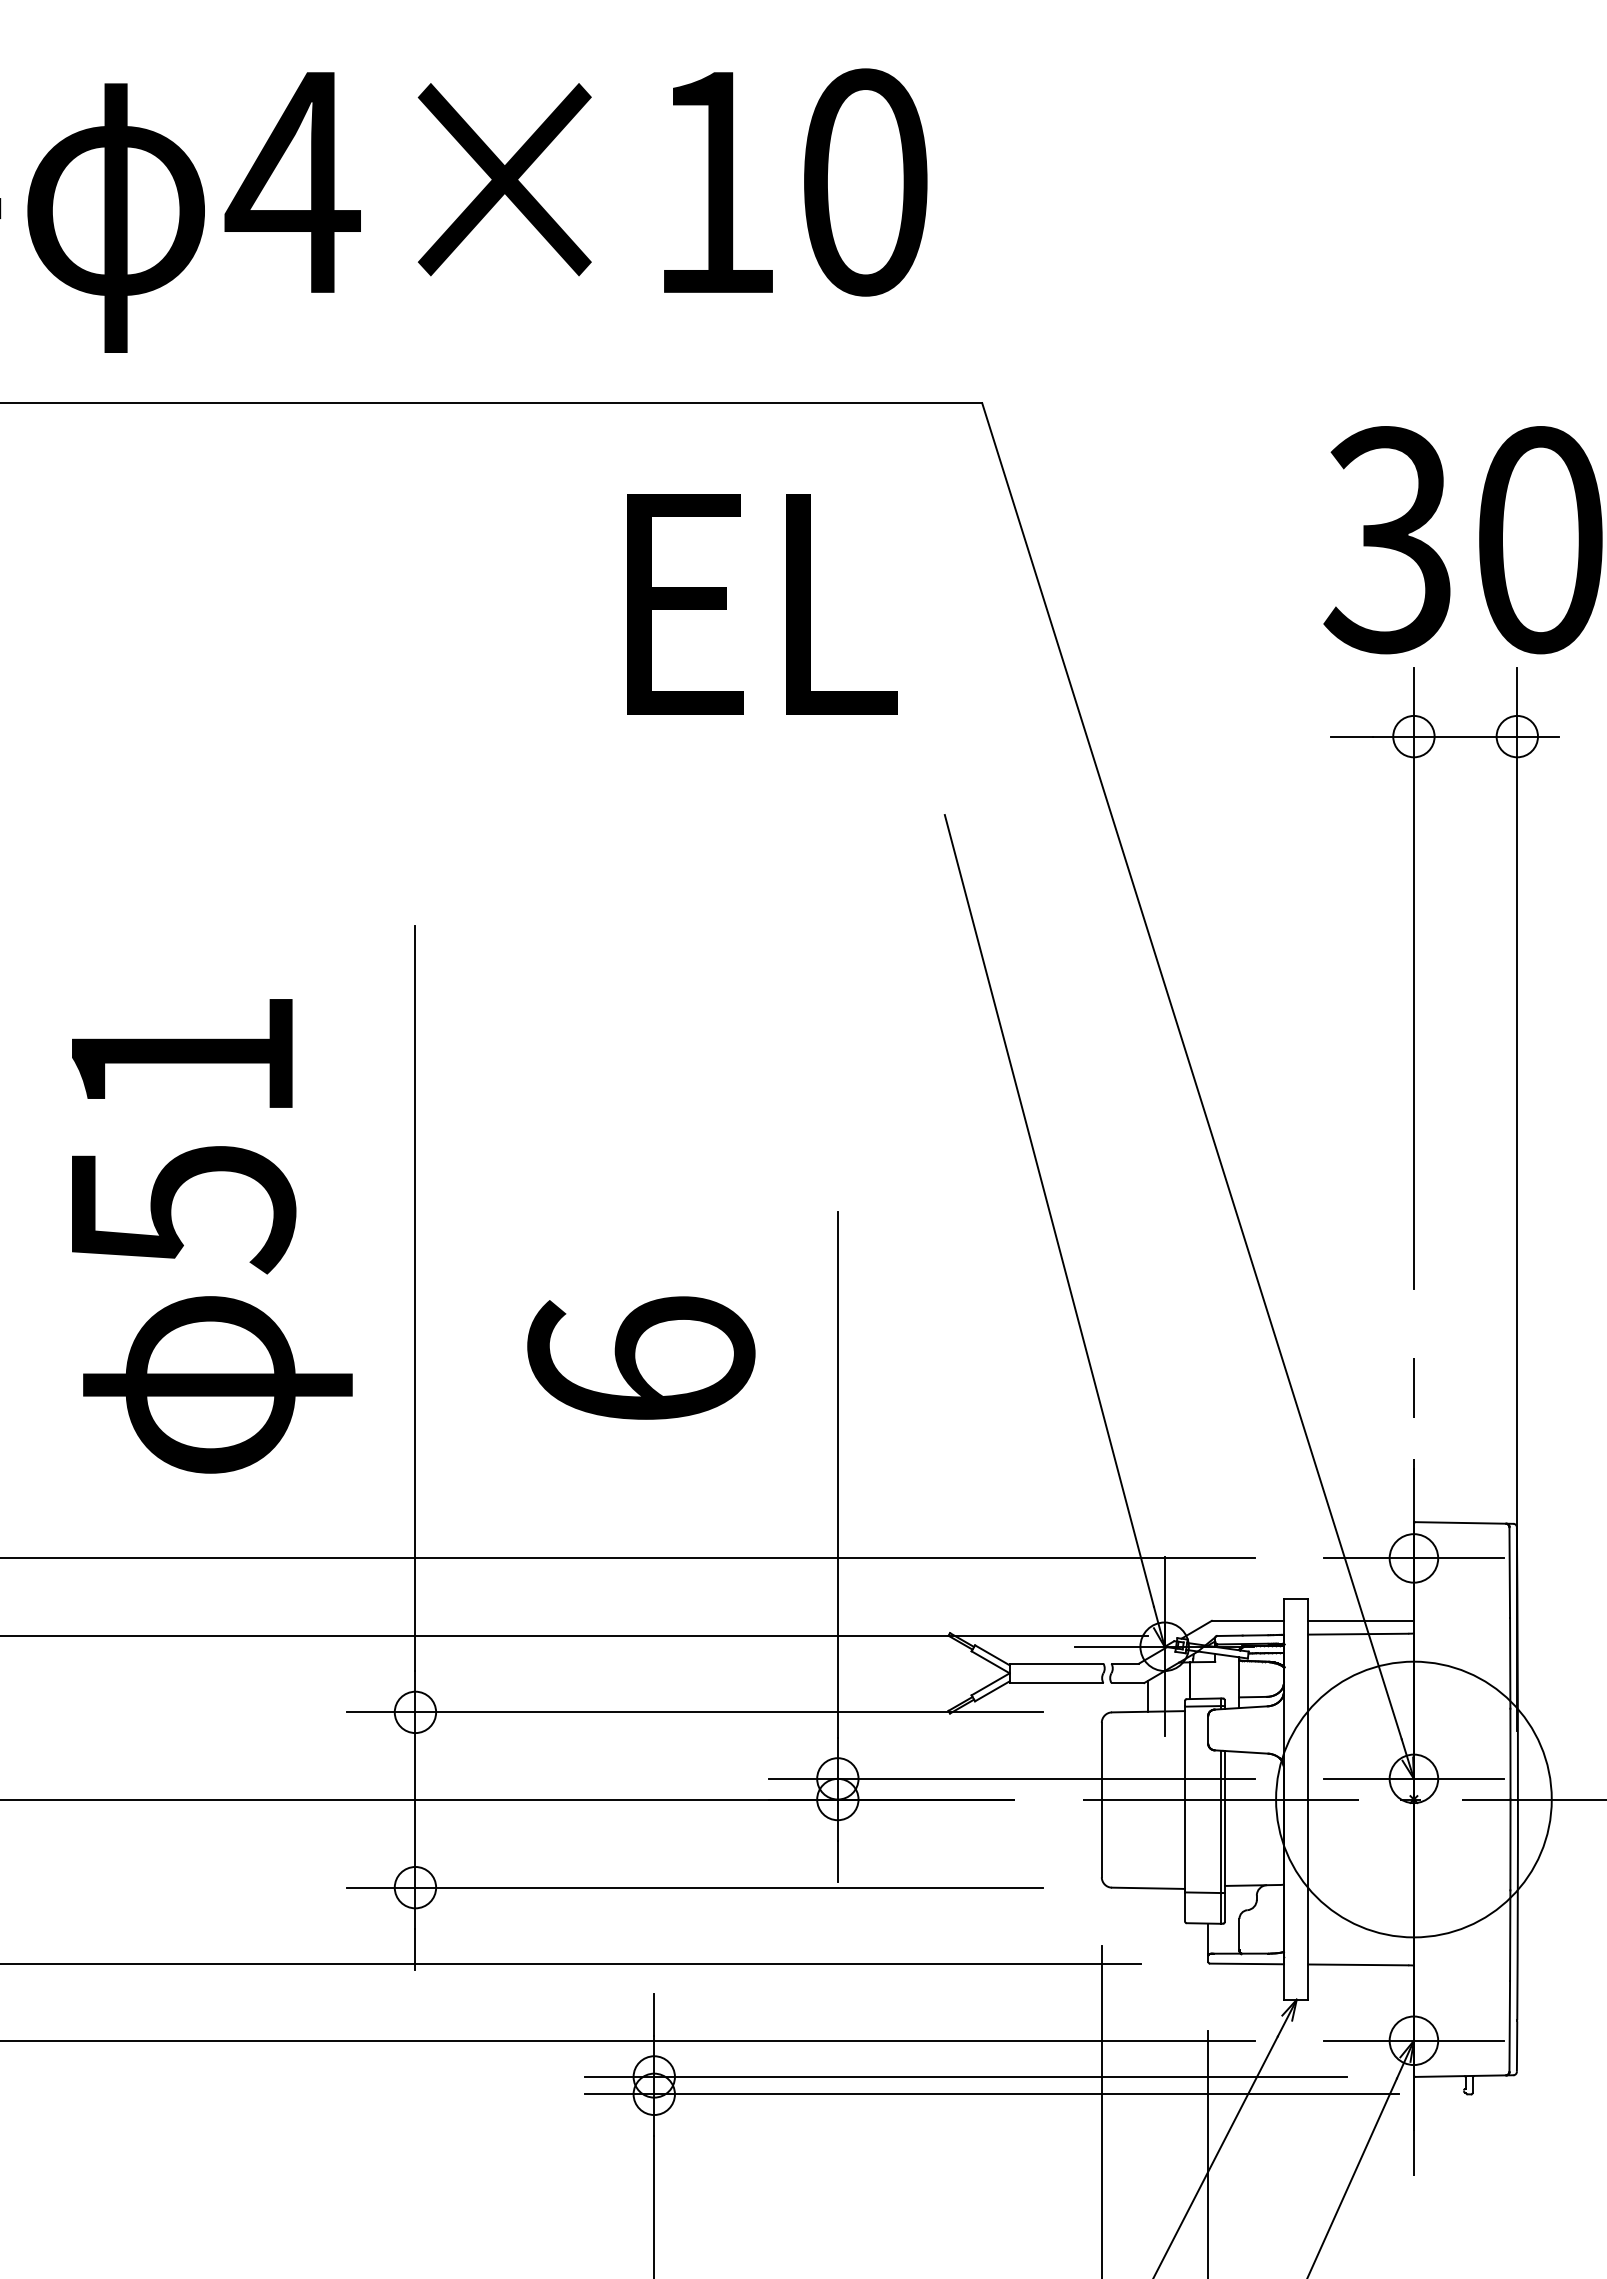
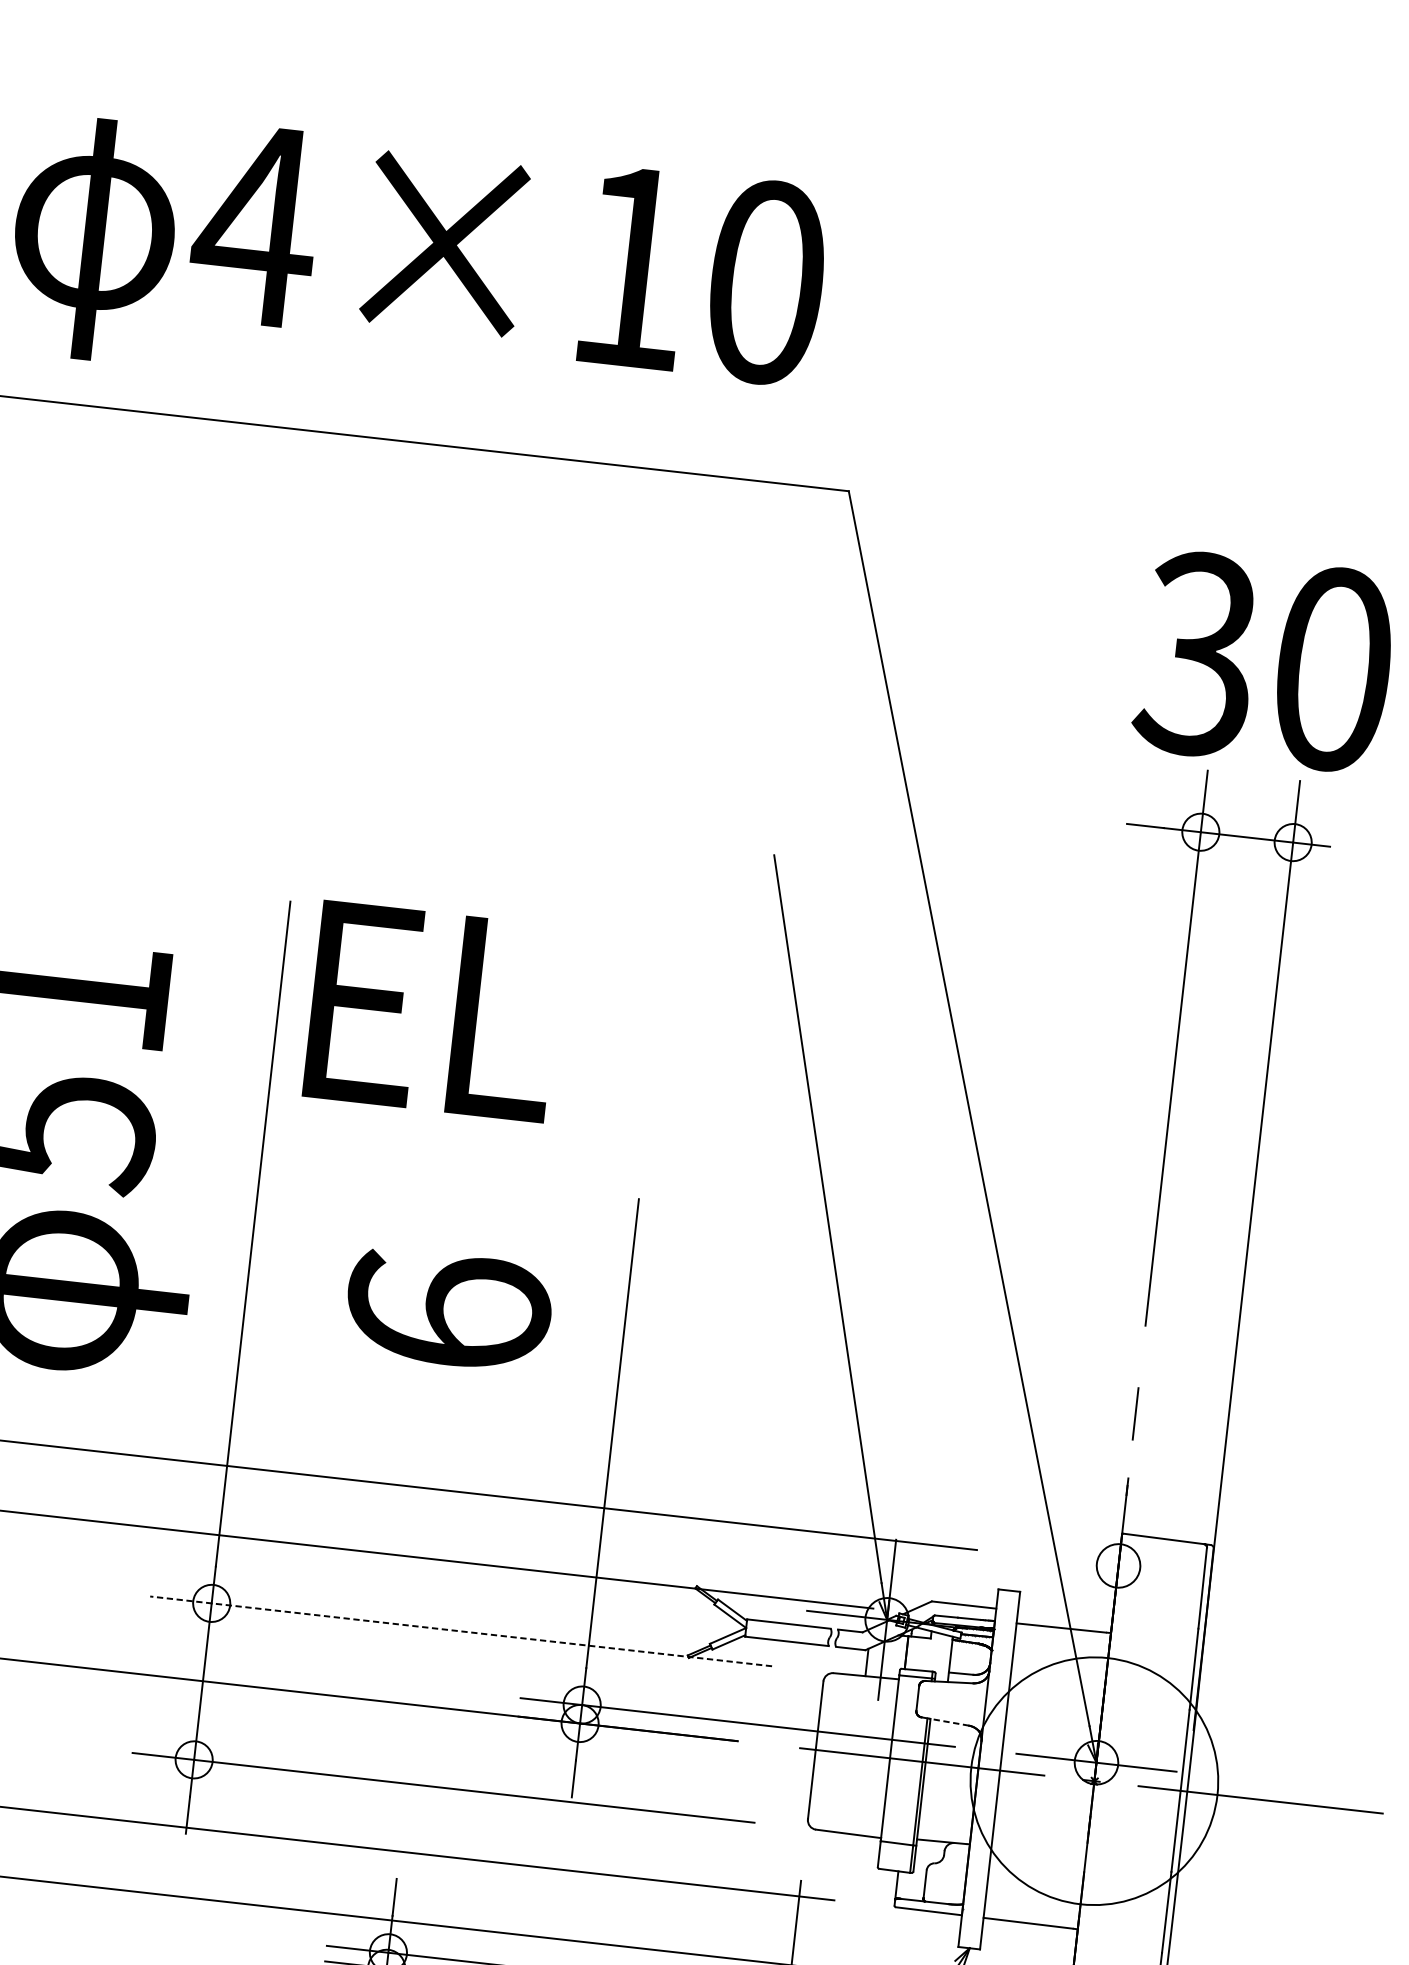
text: (762, 604) -> (433, 1011), moved
line: (1413, 1558) -> (1118, 1565), removed
line: (1360, 1620) -> (1064, 1616), removed
line: (694, 1712) -> (460, 1631), solid -> dashed
line: (1245, 1752) -> (948, 1722), solid -> dashed

